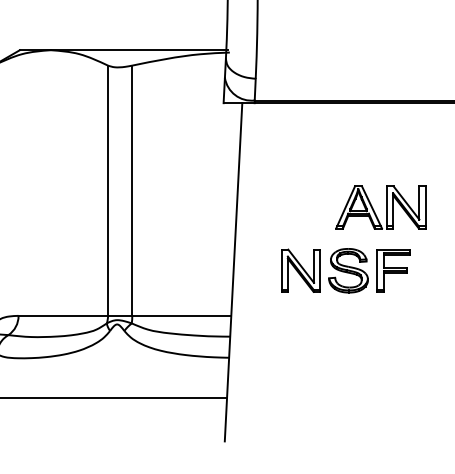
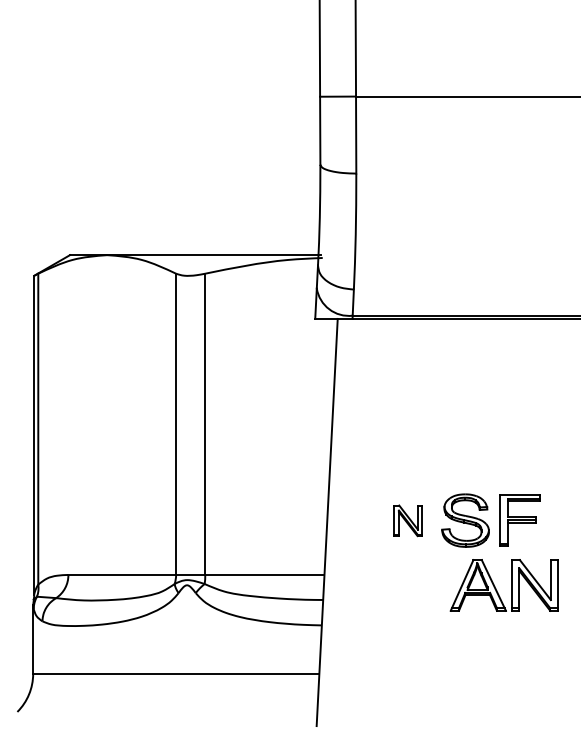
part: (374, 209) -> (496, 588), moved
part: (301, 270) -> (408, 520), size x0.6

